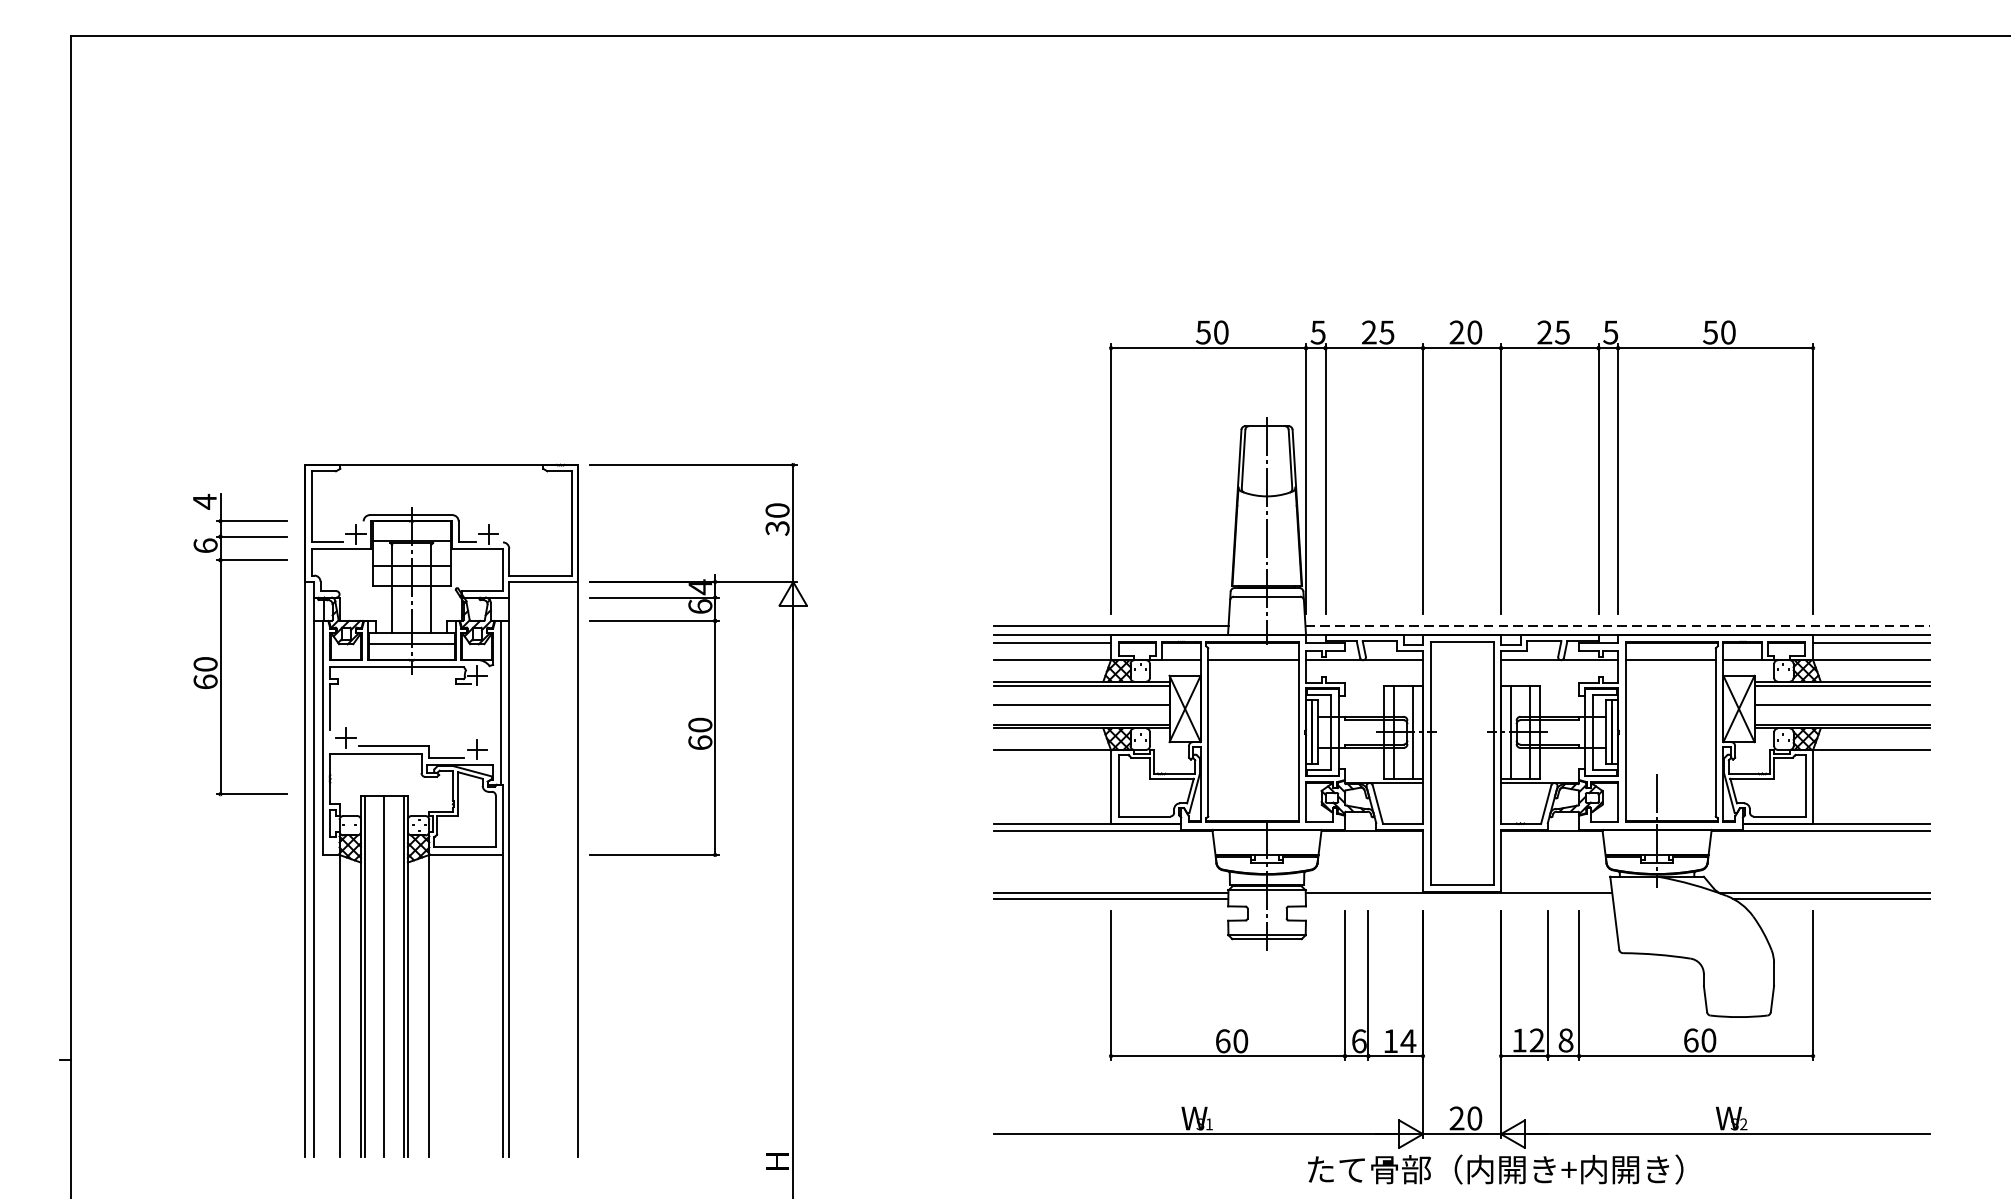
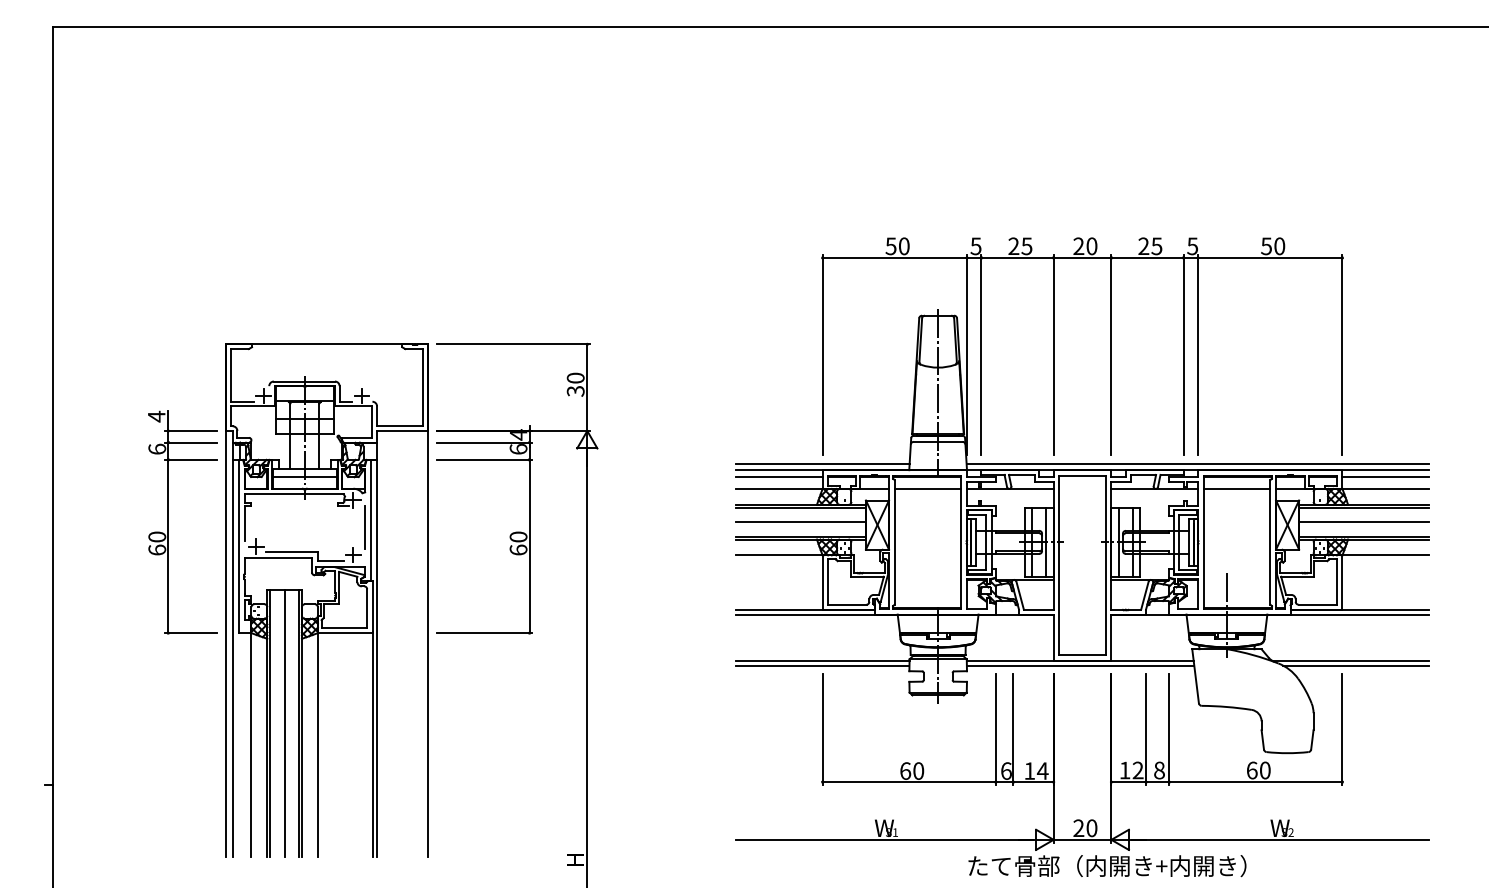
line: (1618, 625) -> (1198, 463), dashed -> solid
part: (220, 644) -> (168, 522), moved
line: (493, 712) -> (365, 527), added
line: (1459, 898) -> (1080, 665), added

